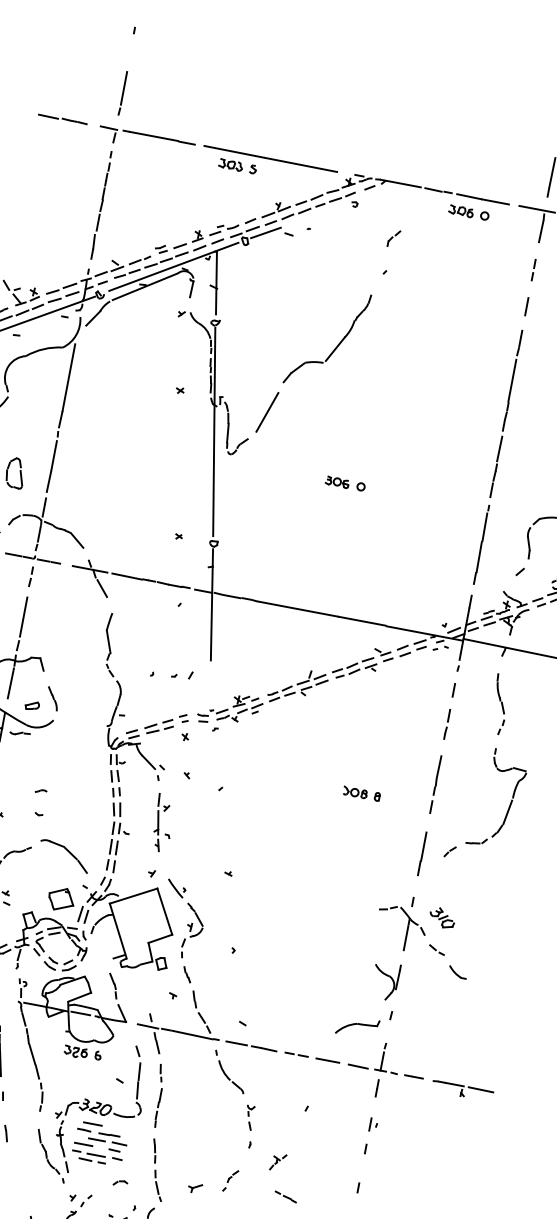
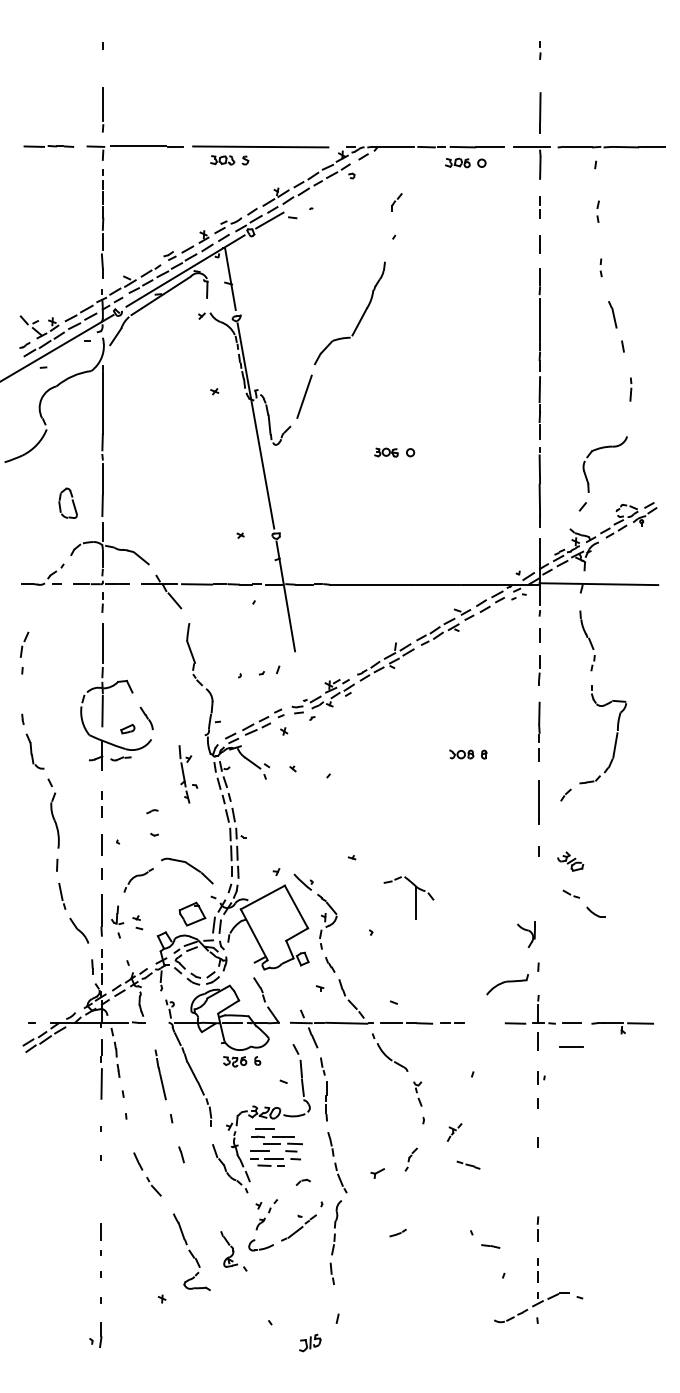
part: (163, 823) -> (188, 774), moved
part: (407, 929) -> (415, 897), moved
part: (385, 981) -> (526, 934), size x0.7
line: (327, 1059) -> (571, 1046), moved

